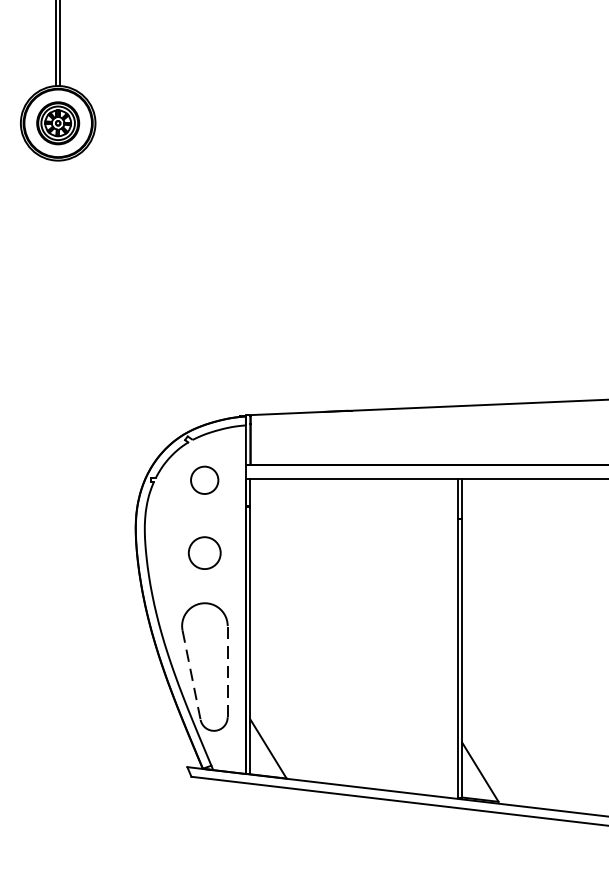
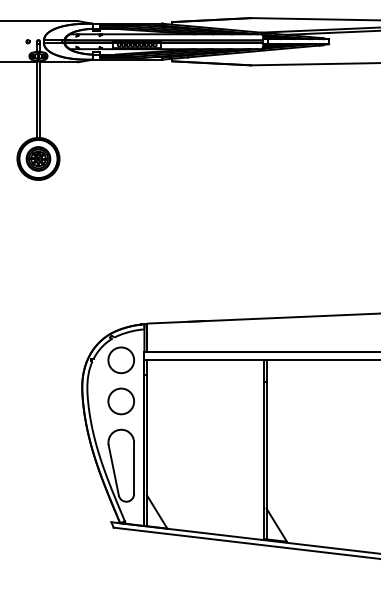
circle: (203, 480) -> (120, 360), size x1.67
circle: (203, 553) -> (120, 401), size x1.43
line: (228, 671) -> (134, 468), dashed -> solid
line: (191, 675) -> (113, 470), dashed -> solid

